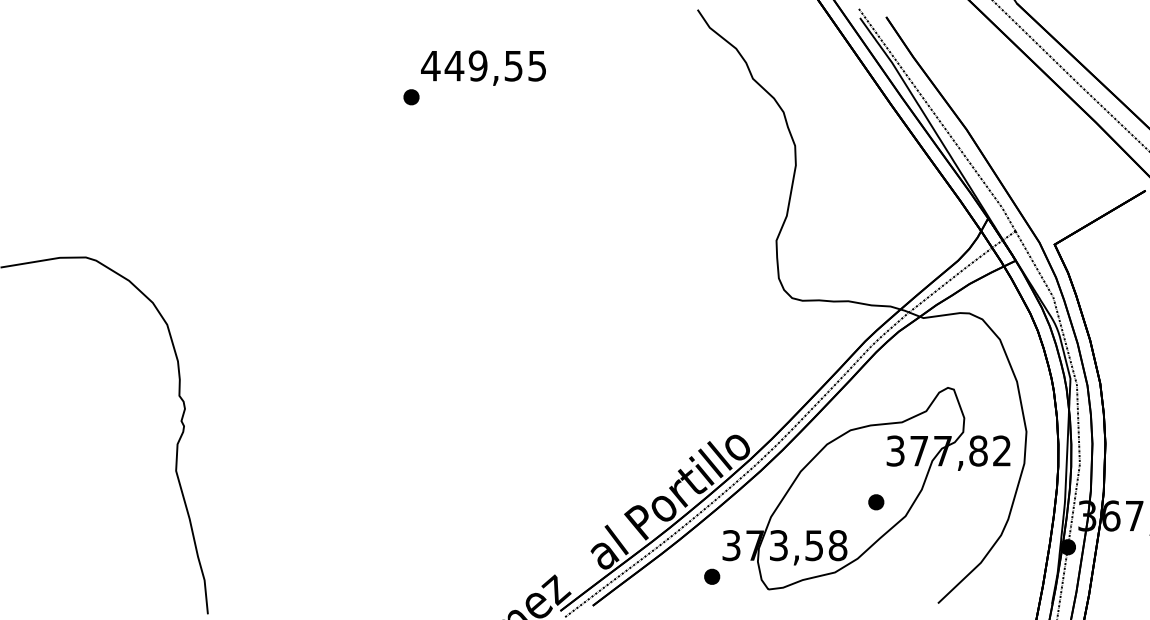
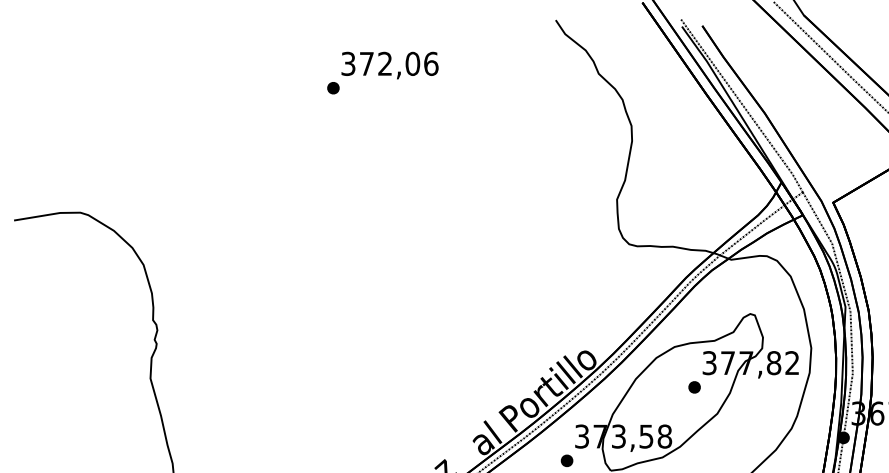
text: (483, 65) -> (389, 63), 449,55 -> 372,06
part: (876, 502) -> (694, 387), moved

